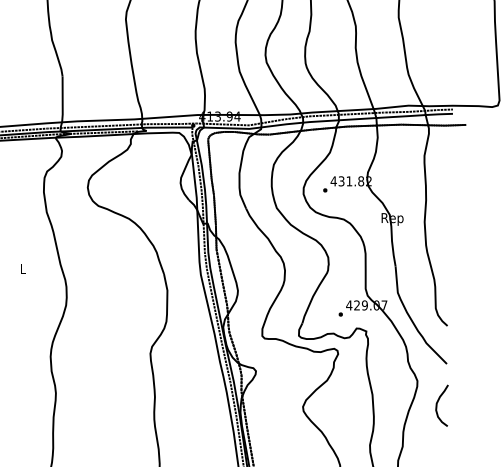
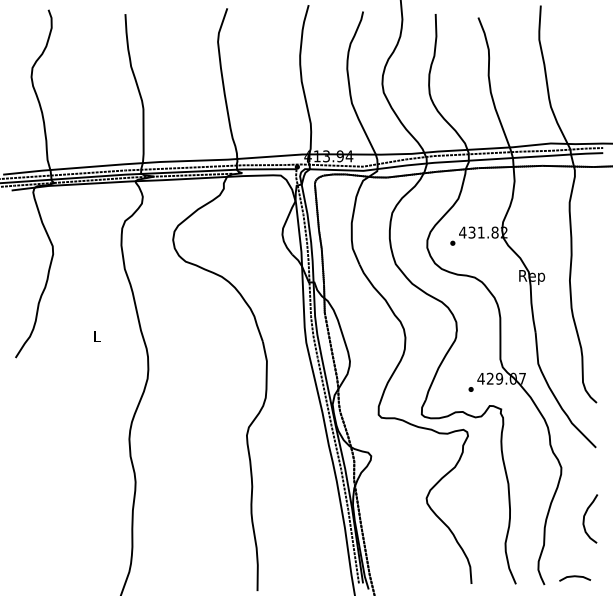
curve: (437, 402) -> (585, 515), moved

